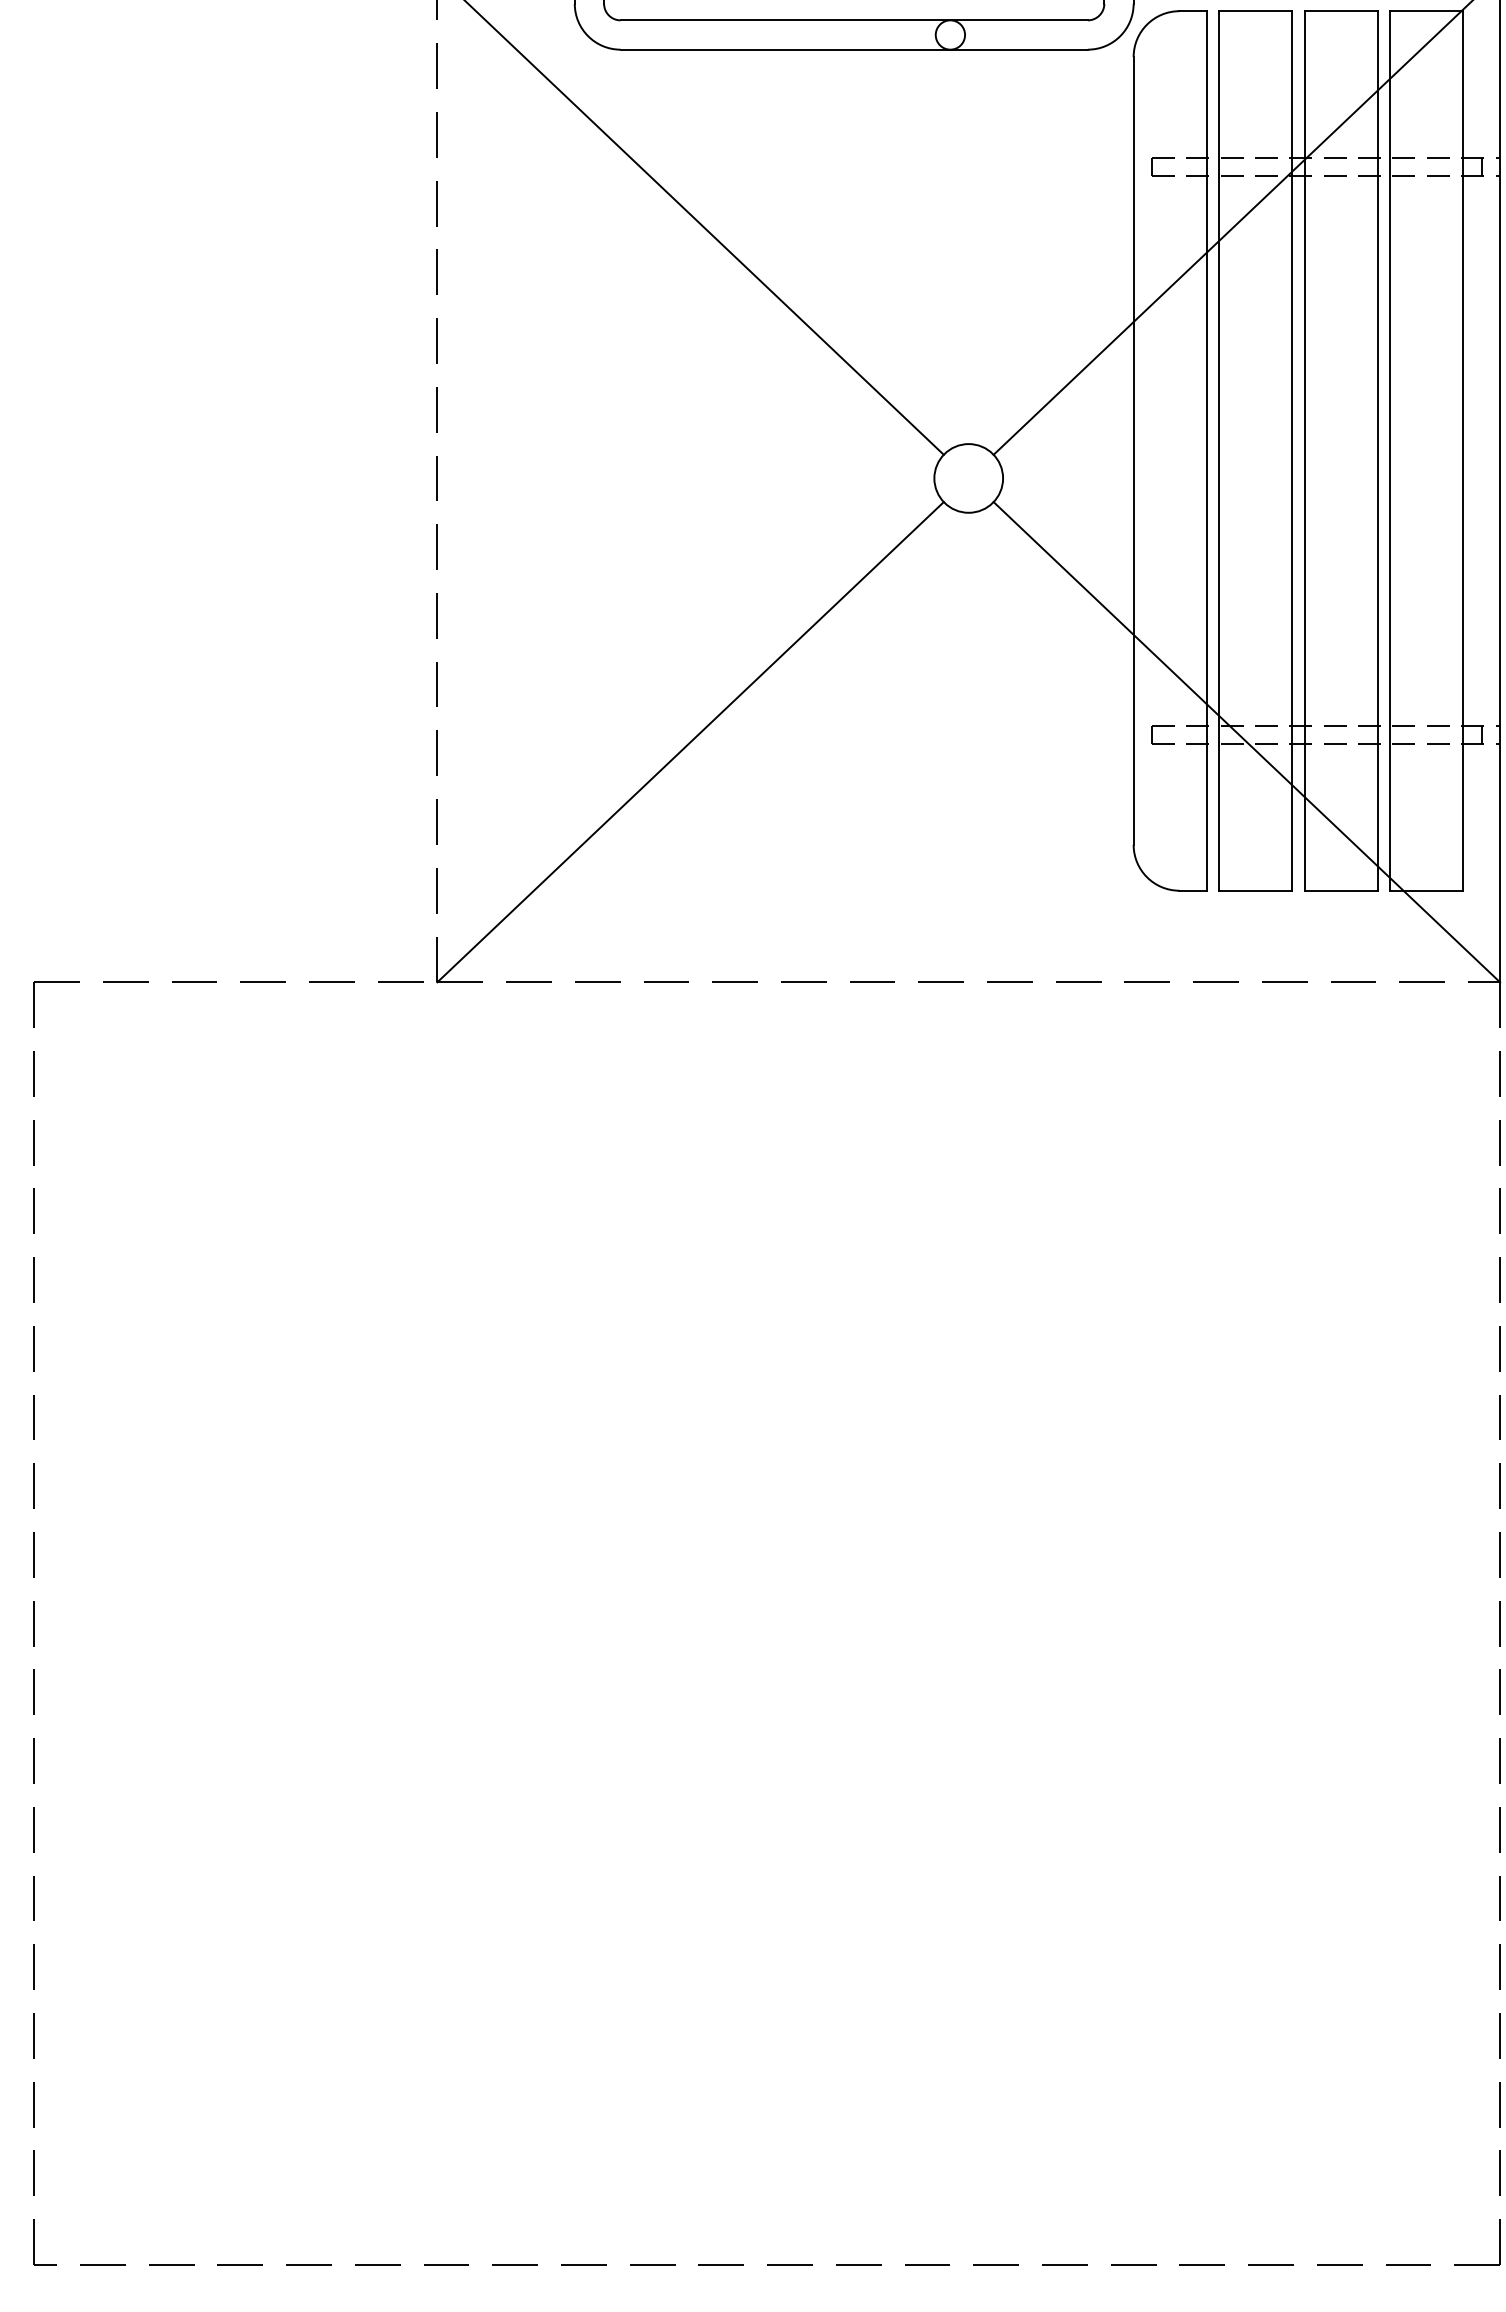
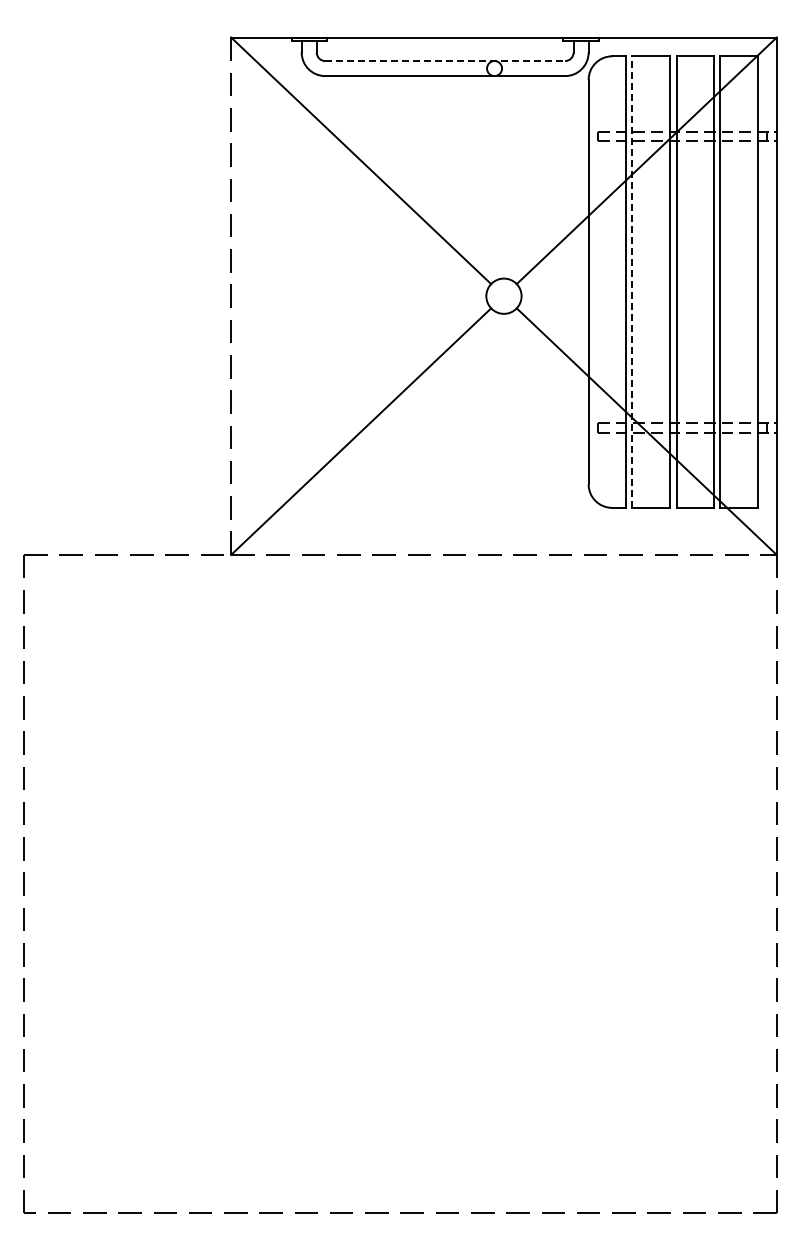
line: (854, 21) -> (445, 61), solid -> dashed
line: (1219, 451) -> (632, 282), solid -> dashed

